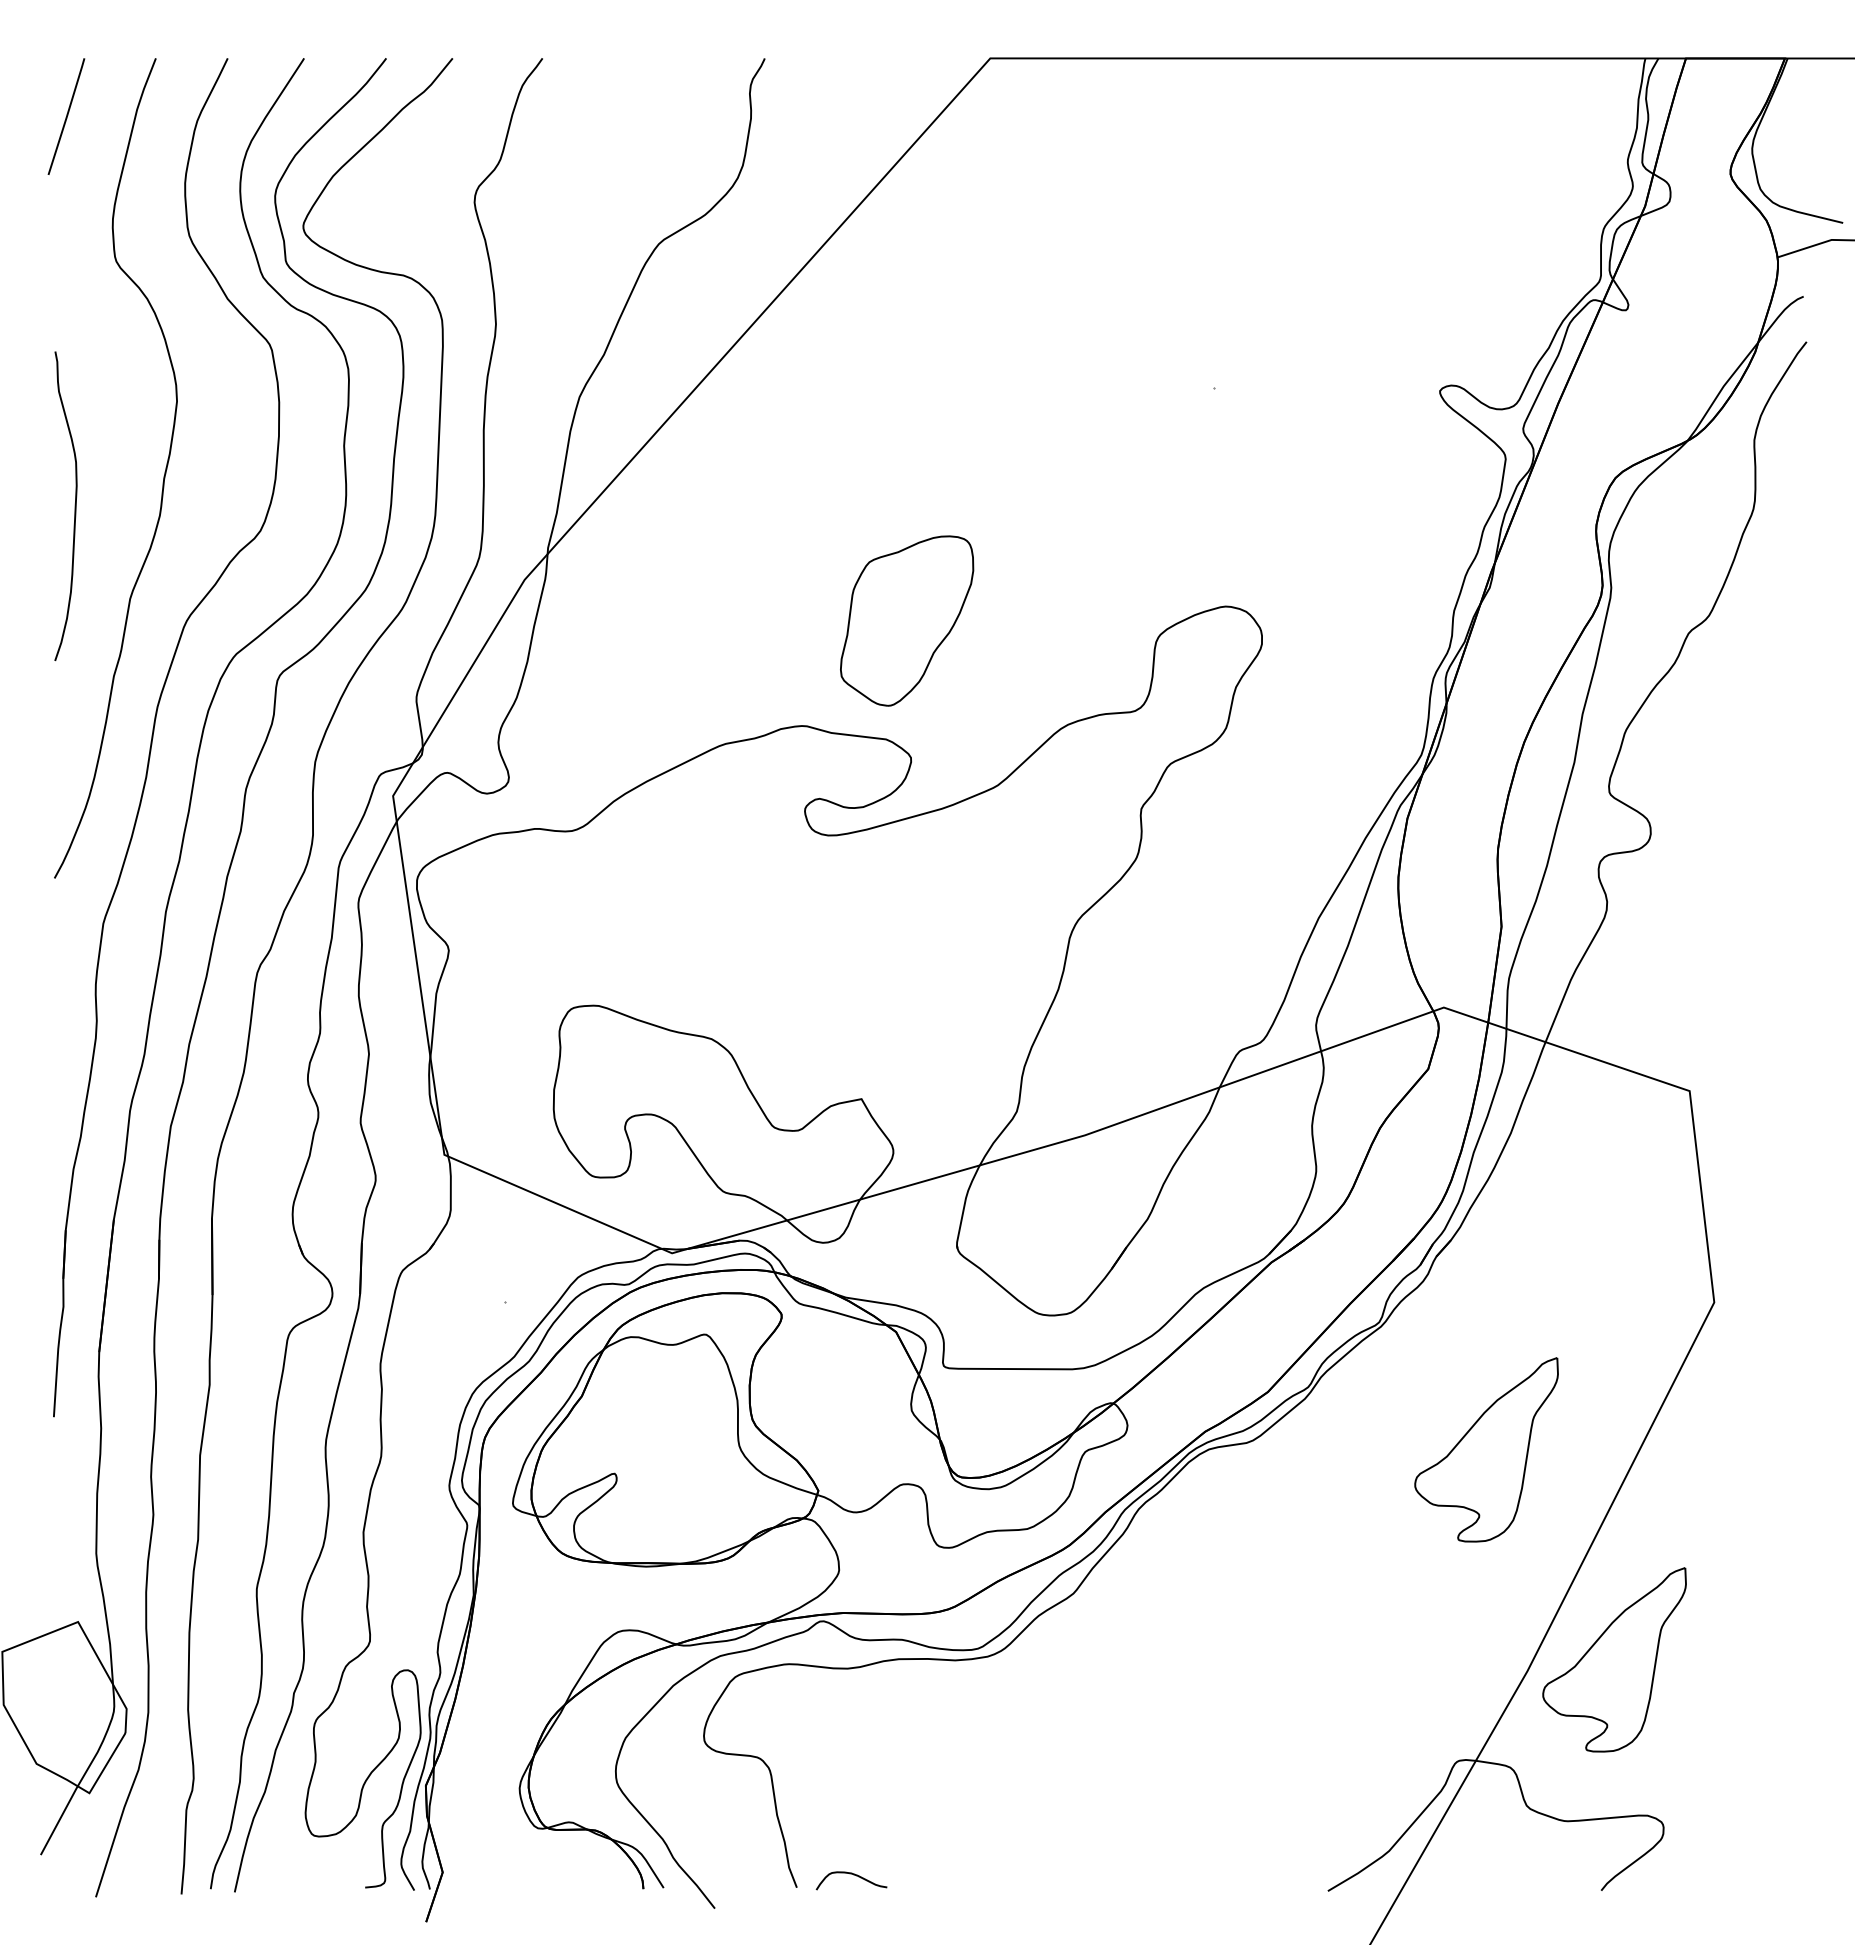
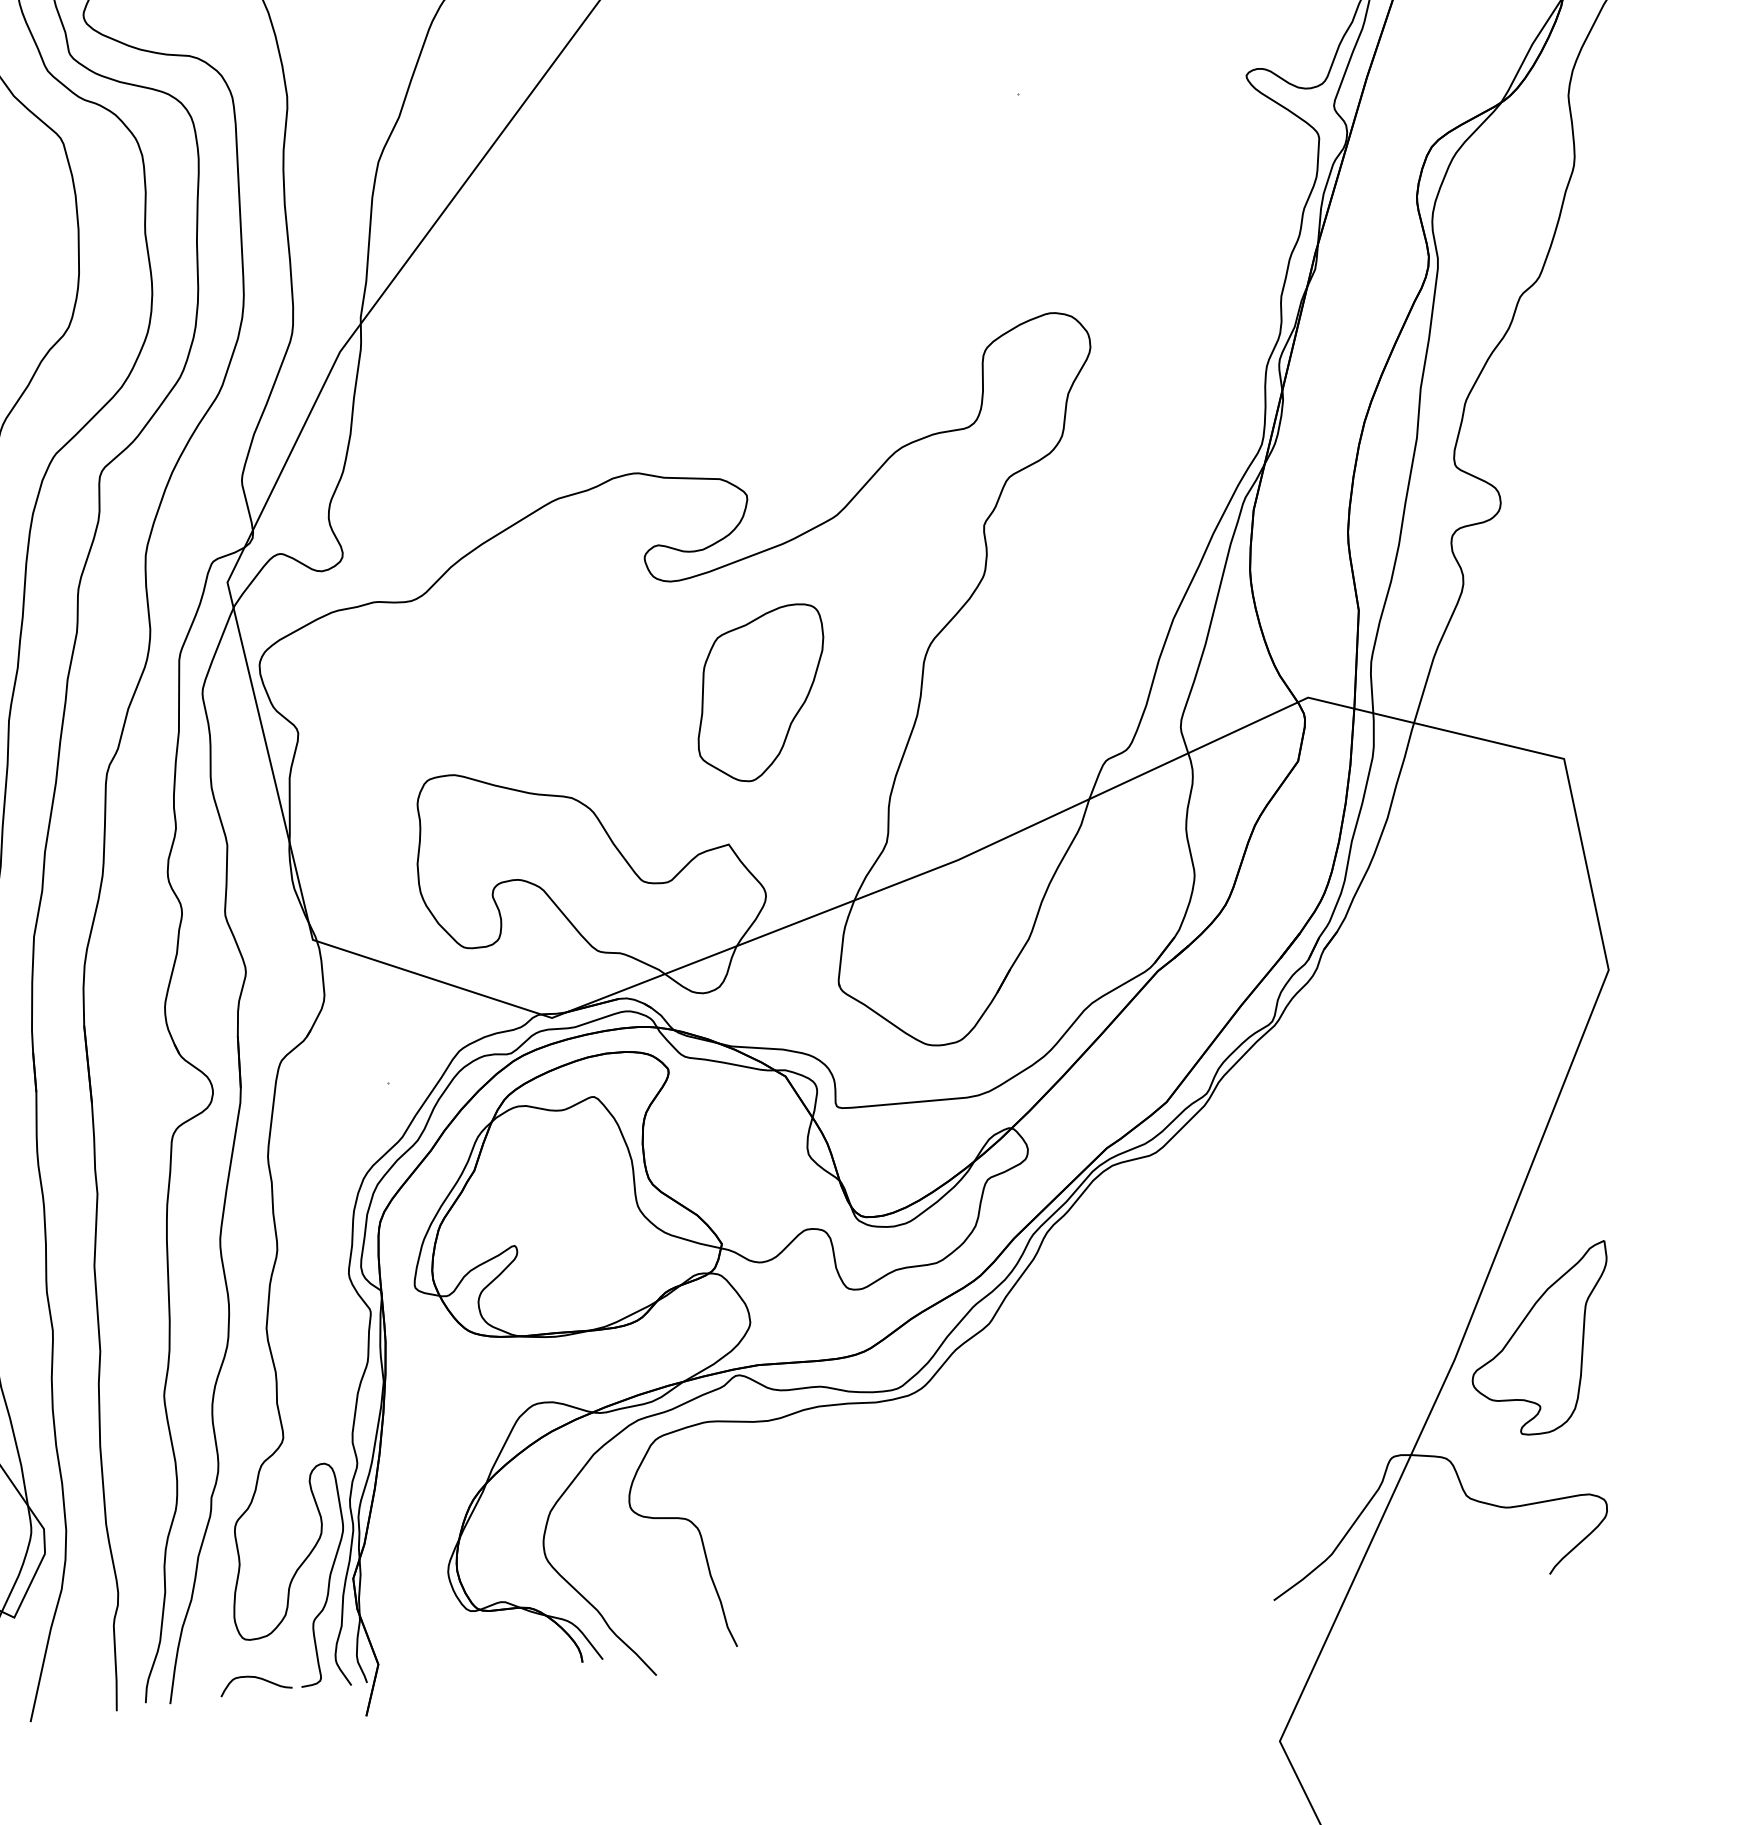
part: (907, 620) -> (761, 693), moved
part: (1486, 1449) -> (1392, 1139), removed
curve: (853, 1875) -> (257, 1678), moved

